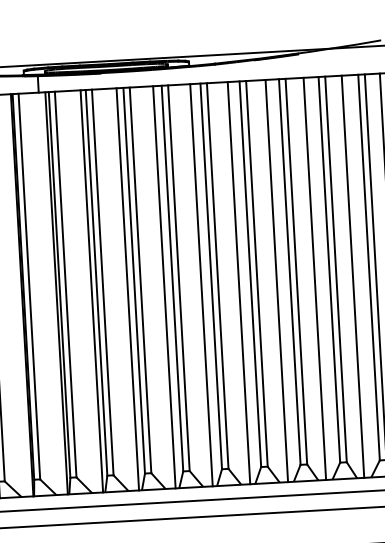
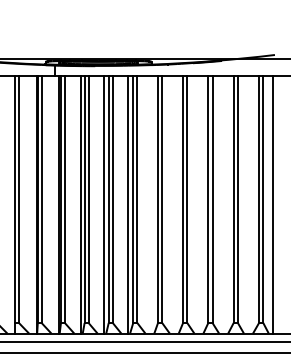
line: (352, 276) -> (248, 204), removed
line: (315, 278) -> (224, 204), removed
line: (276, 280) -> (199, 204), removed
line: (238, 282) -> (175, 204), removed
line: (201, 284) -> (151, 204), removed

